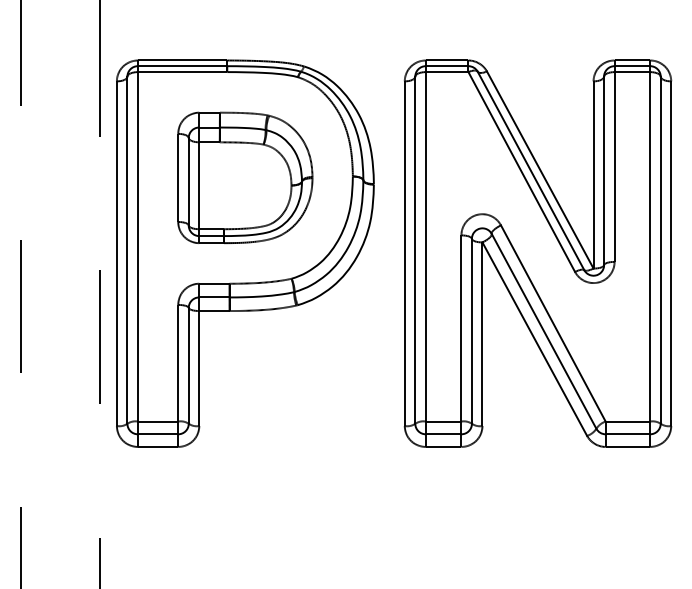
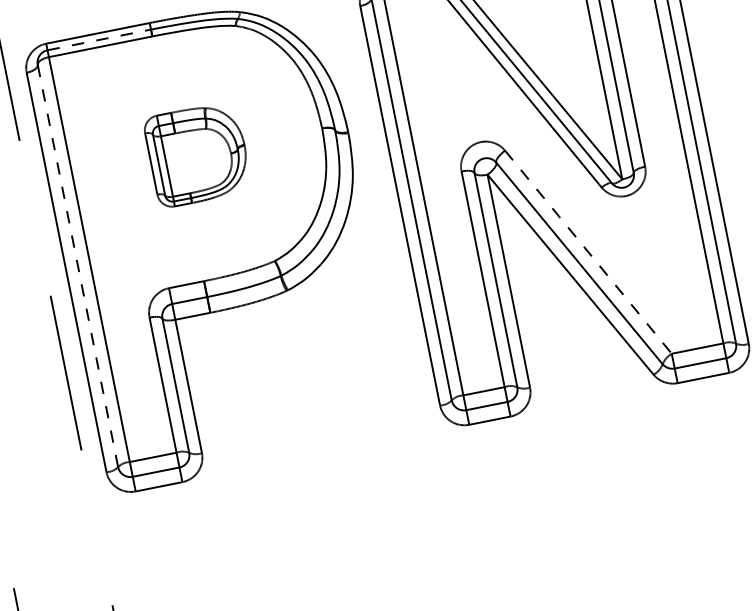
line: (182, 66) -> (99, 40), solid -> dashed
part: (245, 177) -> (197, 154), size x0.6
line: (127, 250) -> (78, 266), solid -> dashed
line: (553, 323) -> (588, 252), solid -> dashed

